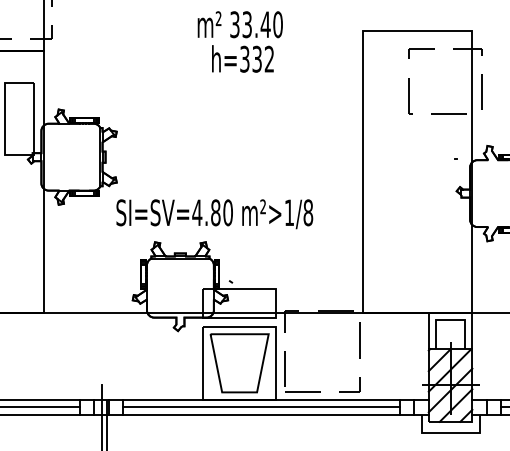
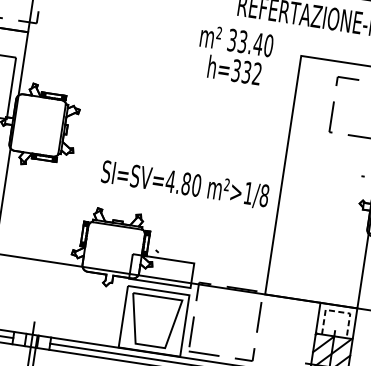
text: (239, 41) -> (234, 55), moved
text: (214, 214) -> (184, 185), moved
line: (450, 320) -> (337, 312), solid -> dashed

